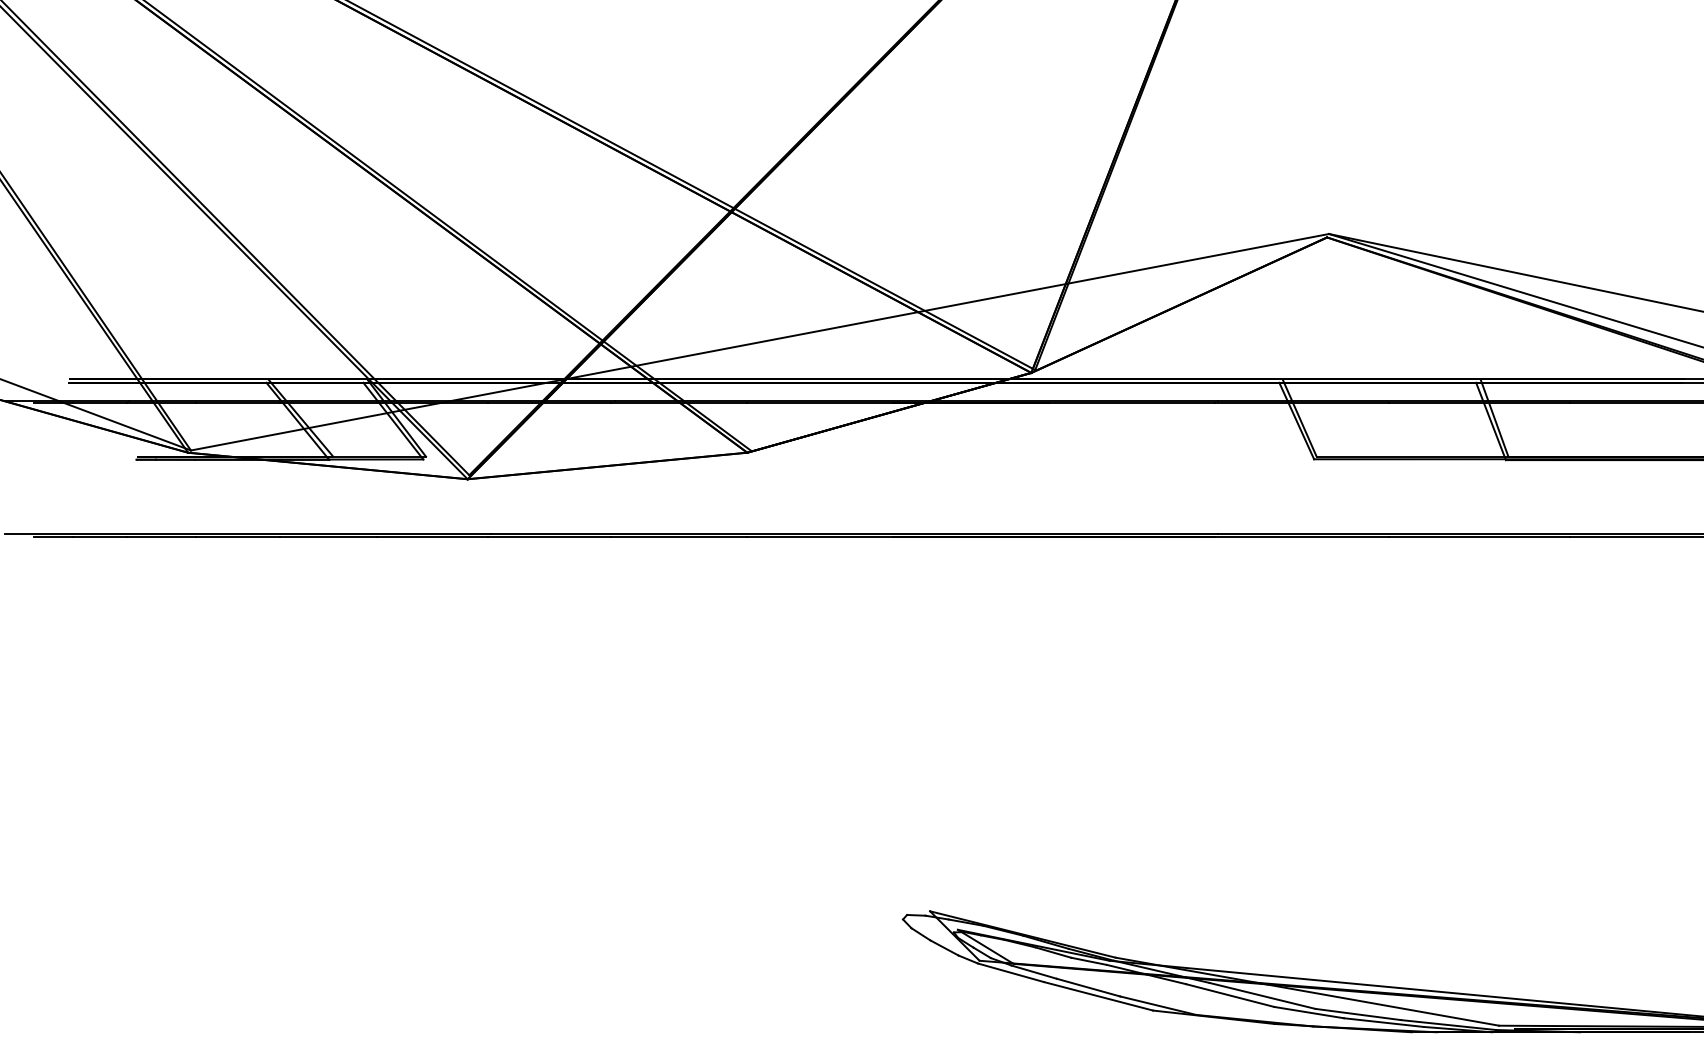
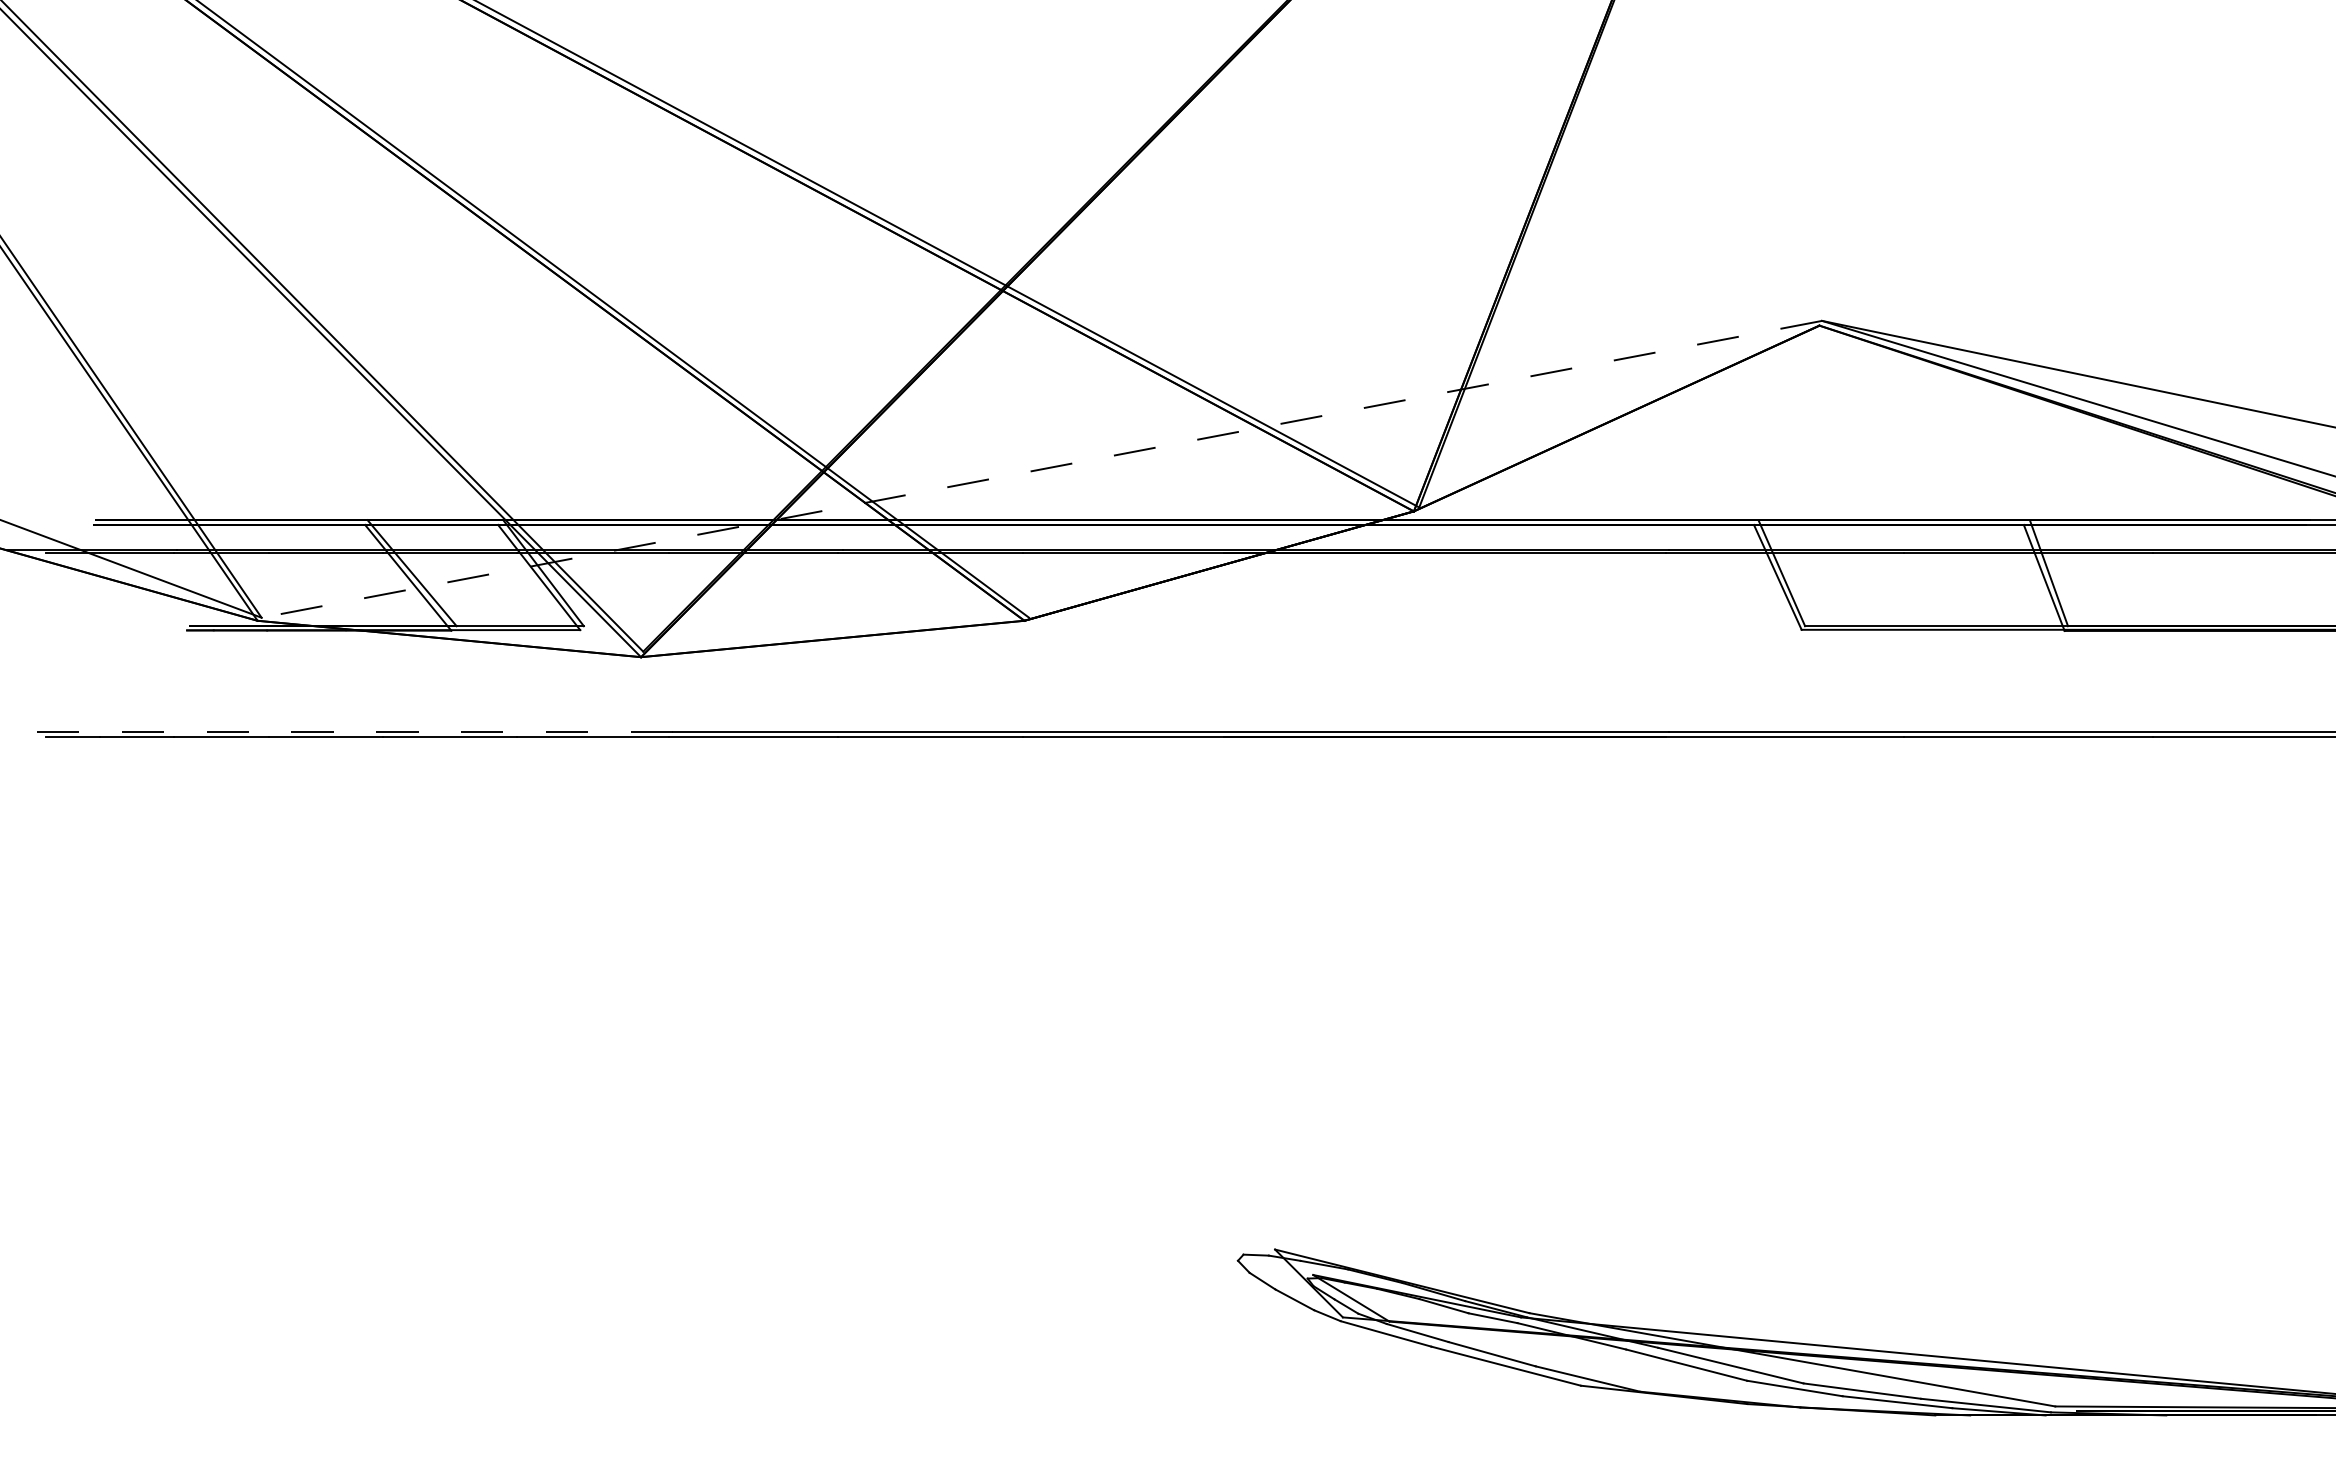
line: (759, 342) -> (1041, 469), solid -> dashed
line: (248, 534) -> (340, 732), solid -> dashed

